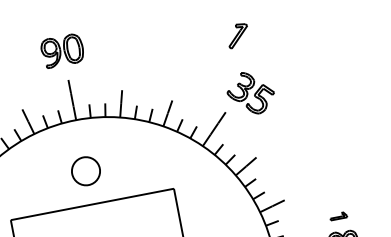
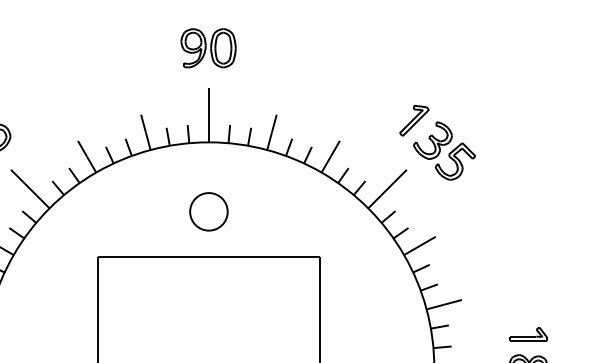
part: (238, 35) -> (414, 120), moved
part: (338, 215) -> (528, 333), size x1.67

